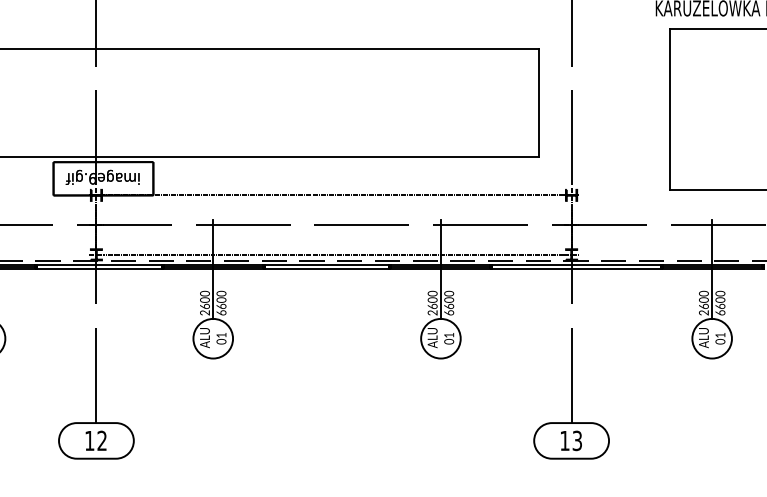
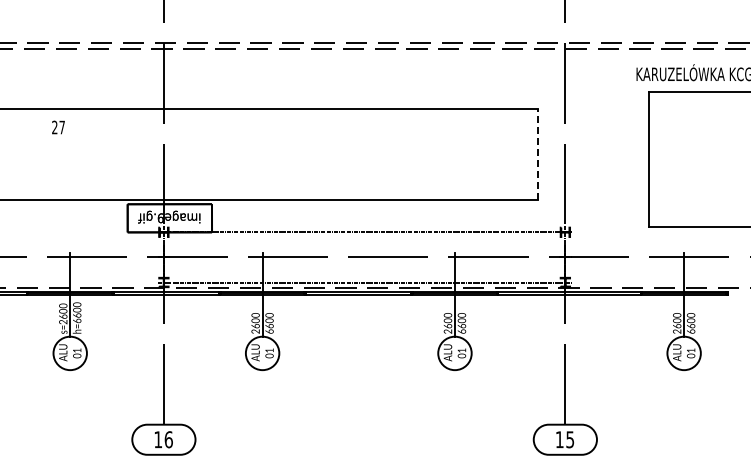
line: (538, 103) -> (537, 154), solid -> dashed
text: (101, 440) -> (168, 439), 12 -> 16
text: (577, 440) -> (570, 439), 13 -> 15

